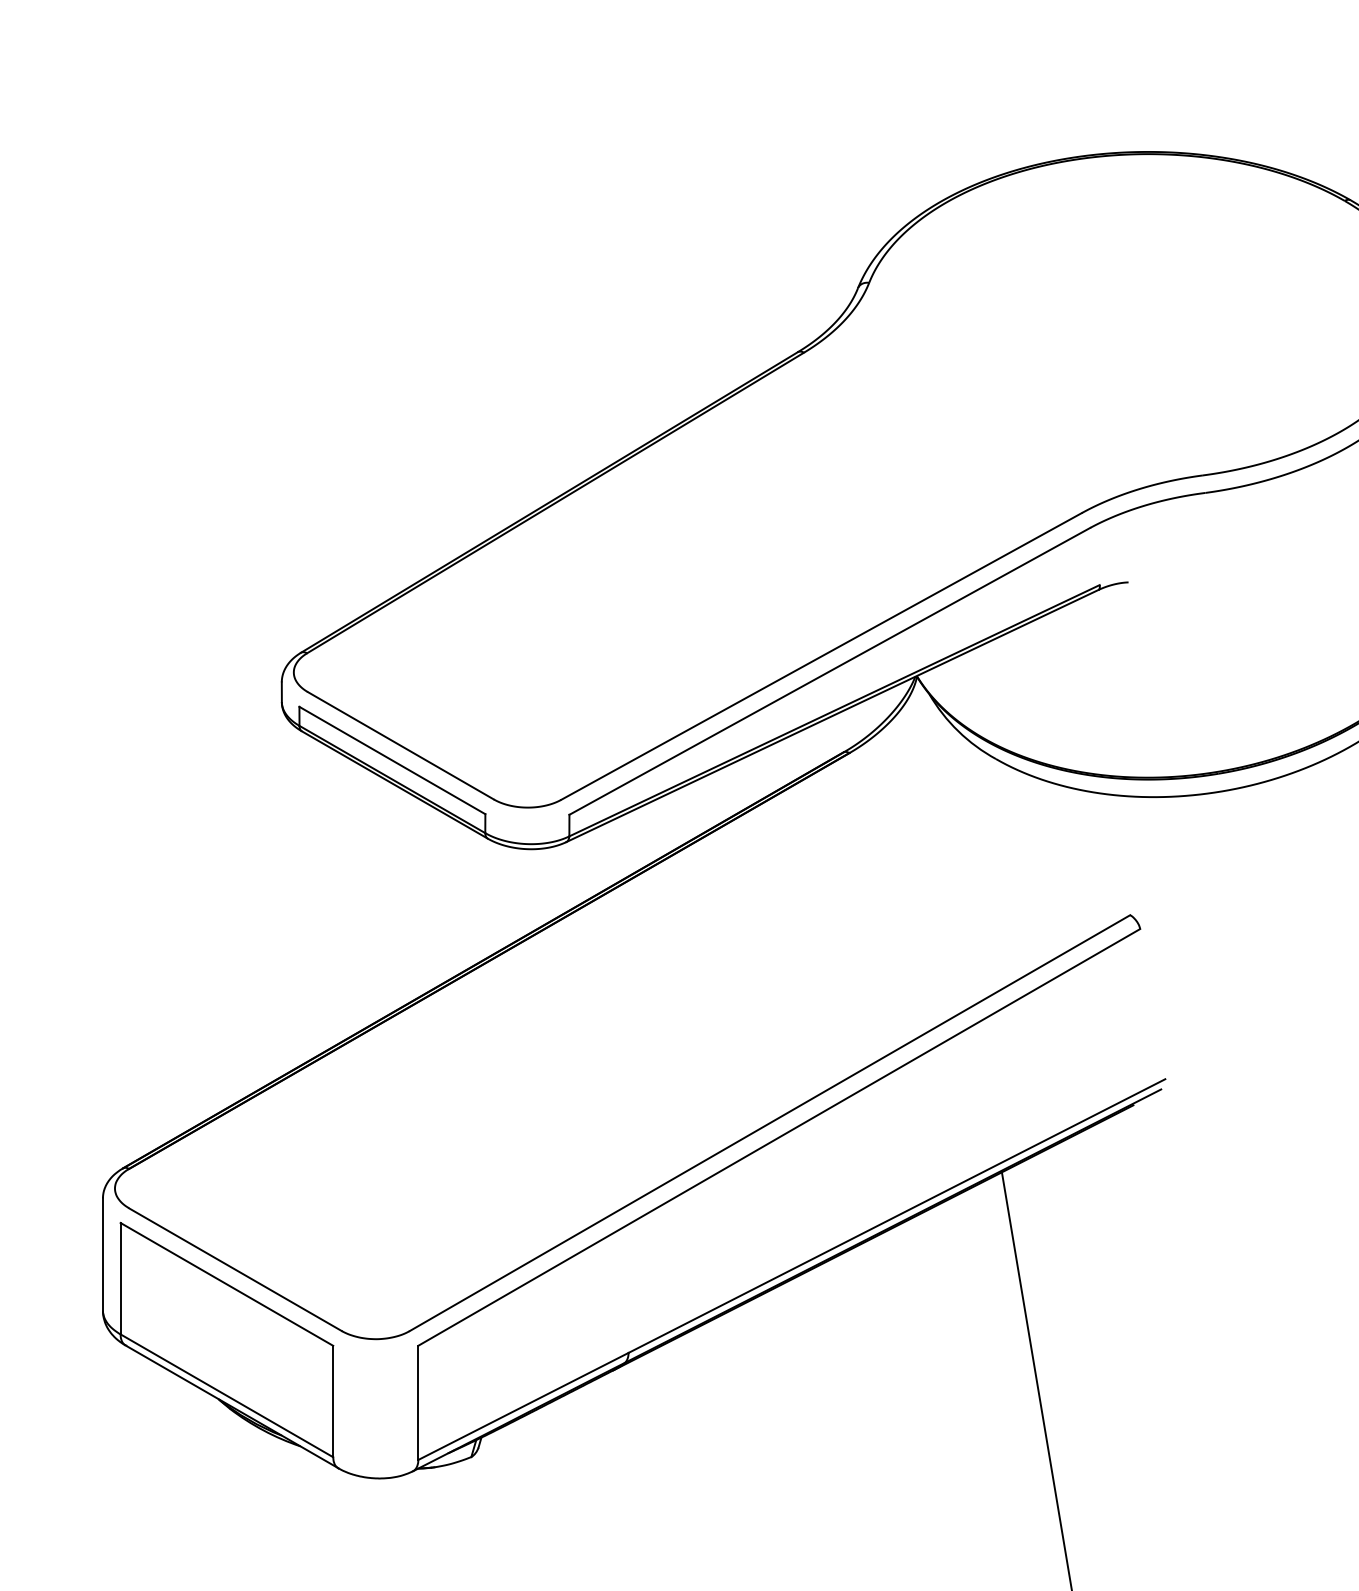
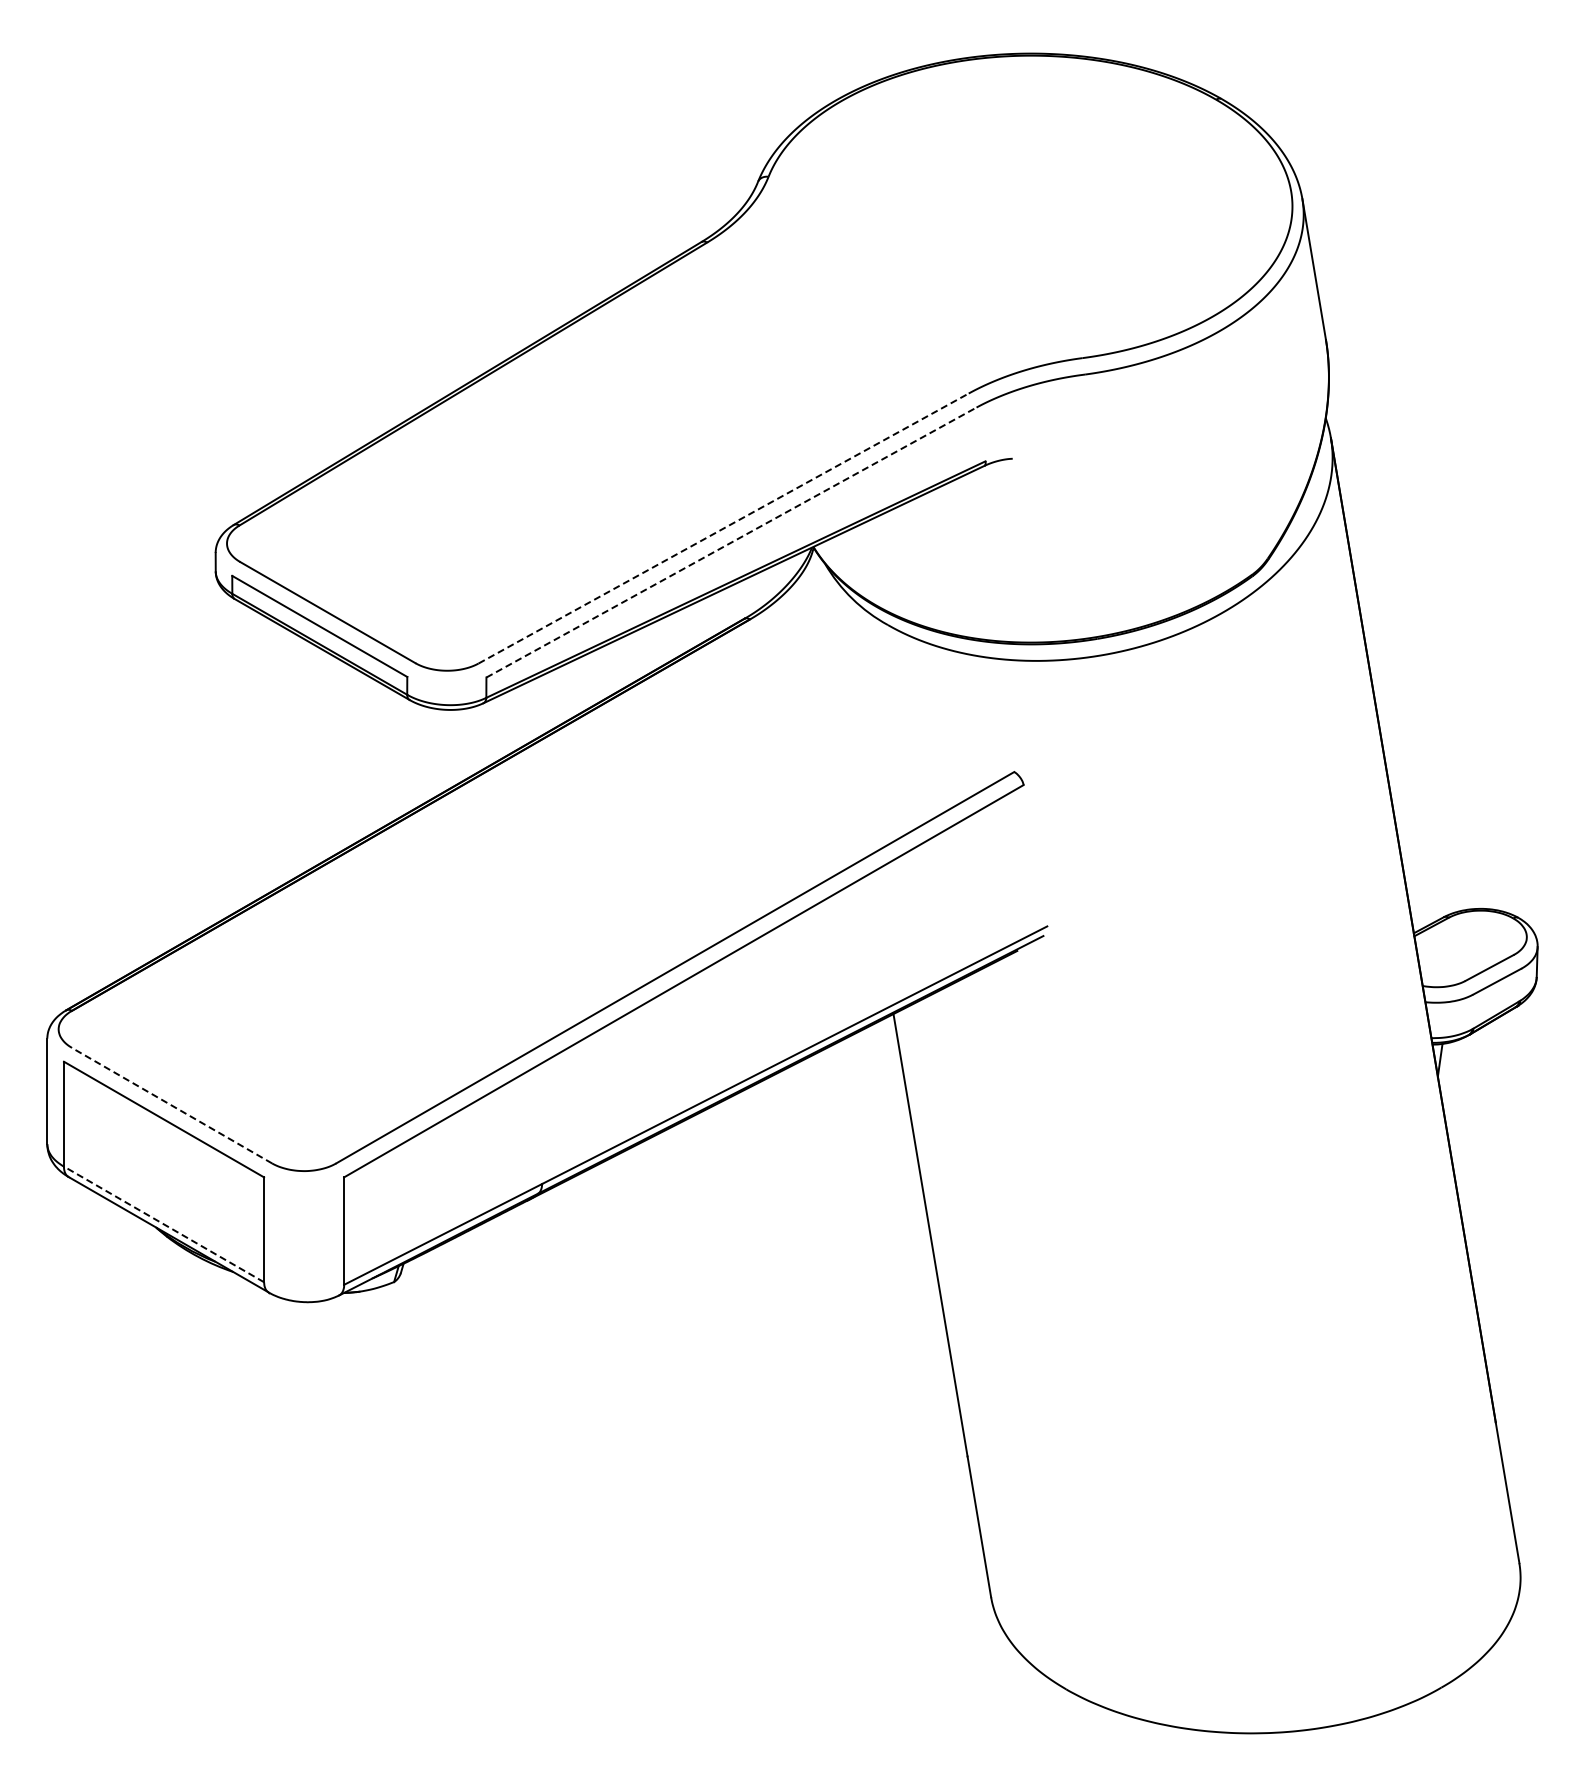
line: (821, 656) -> (723, 528), solid -> dashed
line: (829, 671) -> (731, 542), solid -> dashed
line: (235, 1269) -> (172, 1105), solid -> dashed
line: (227, 1395) -> (164, 1224), solid -> dashed

